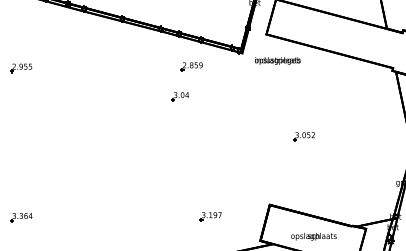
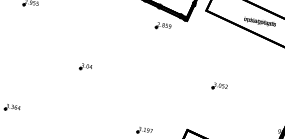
text: (277, 60) -> (259, 21), moved
part: (191, 66) -> (163, 26), moved
part: (180, 96) -> (86, 67), moved

